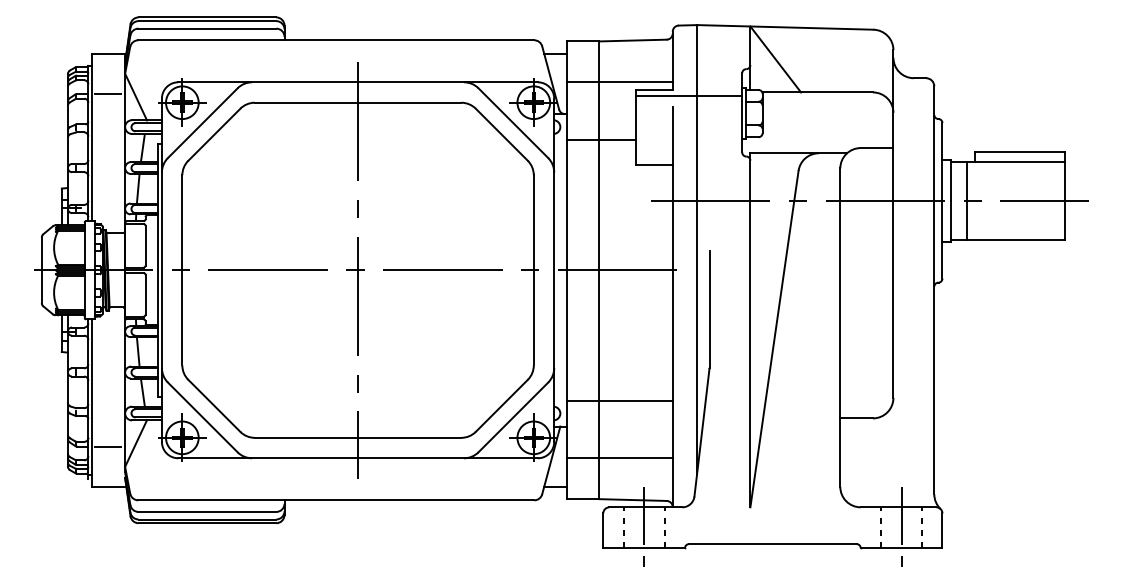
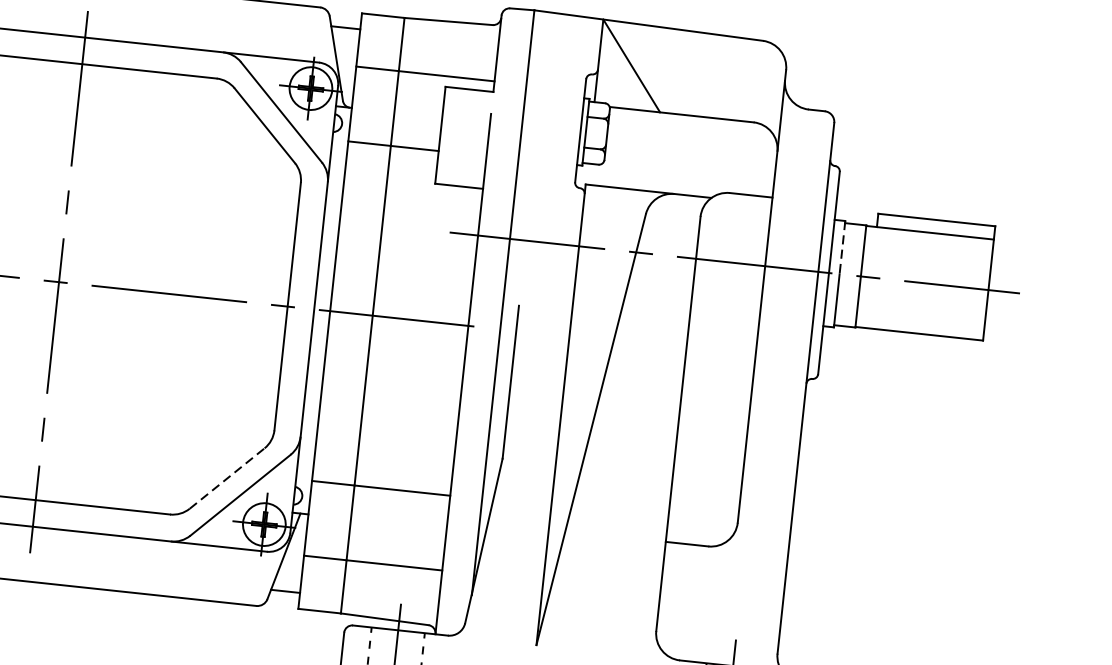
line: (688, 96) -> (513, 102), removed
line: (950, 180) -> (842, 247), solid -> dashed
line: (501, 405) -> (226, 478), solid -> dashed

